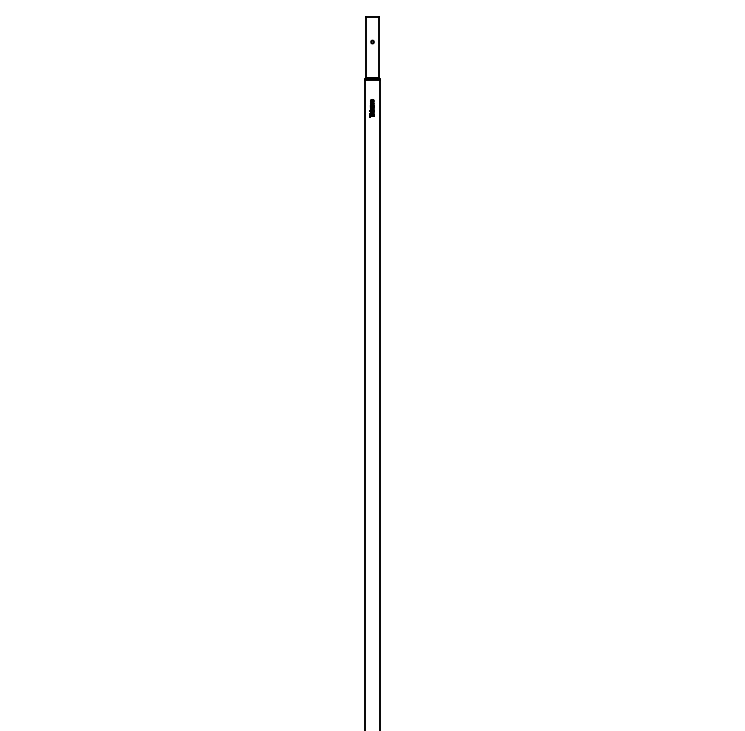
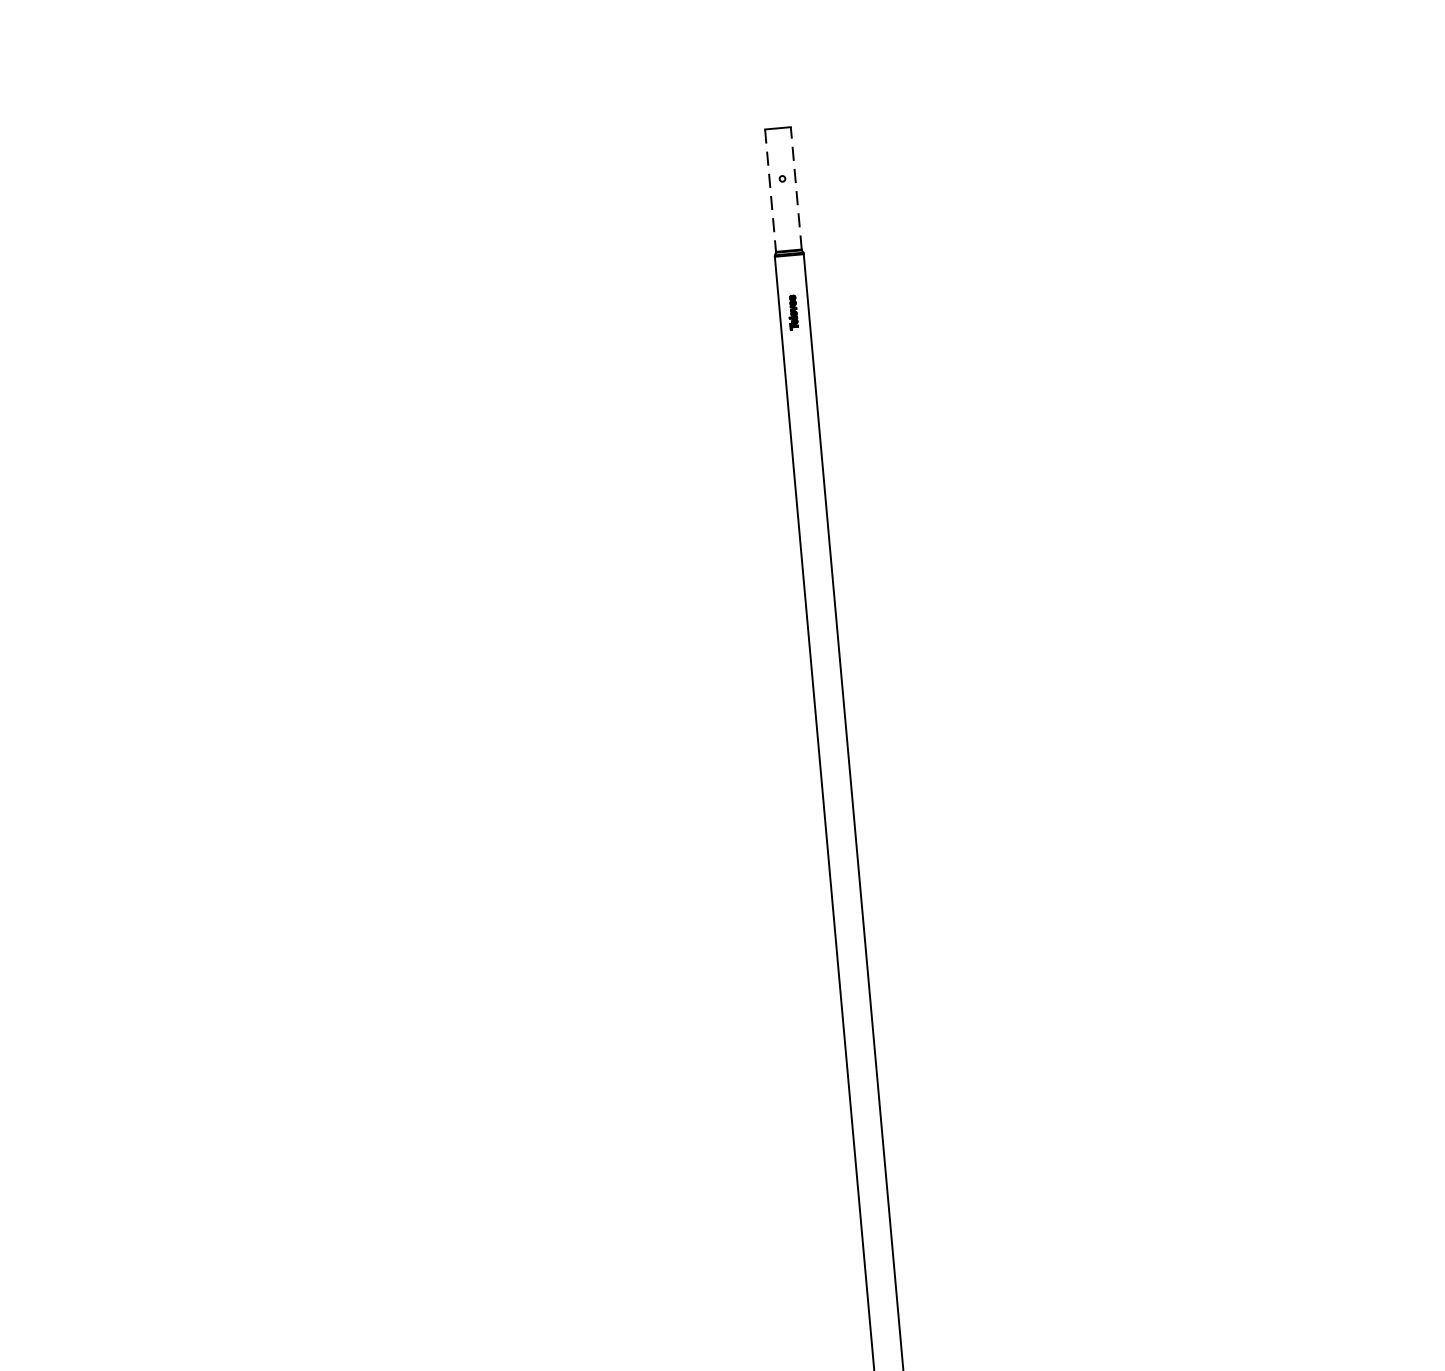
line: (378, 46) -> (795, 186), solid -> dashed
line: (366, 47) -> (771, 190), solid -> dashed

